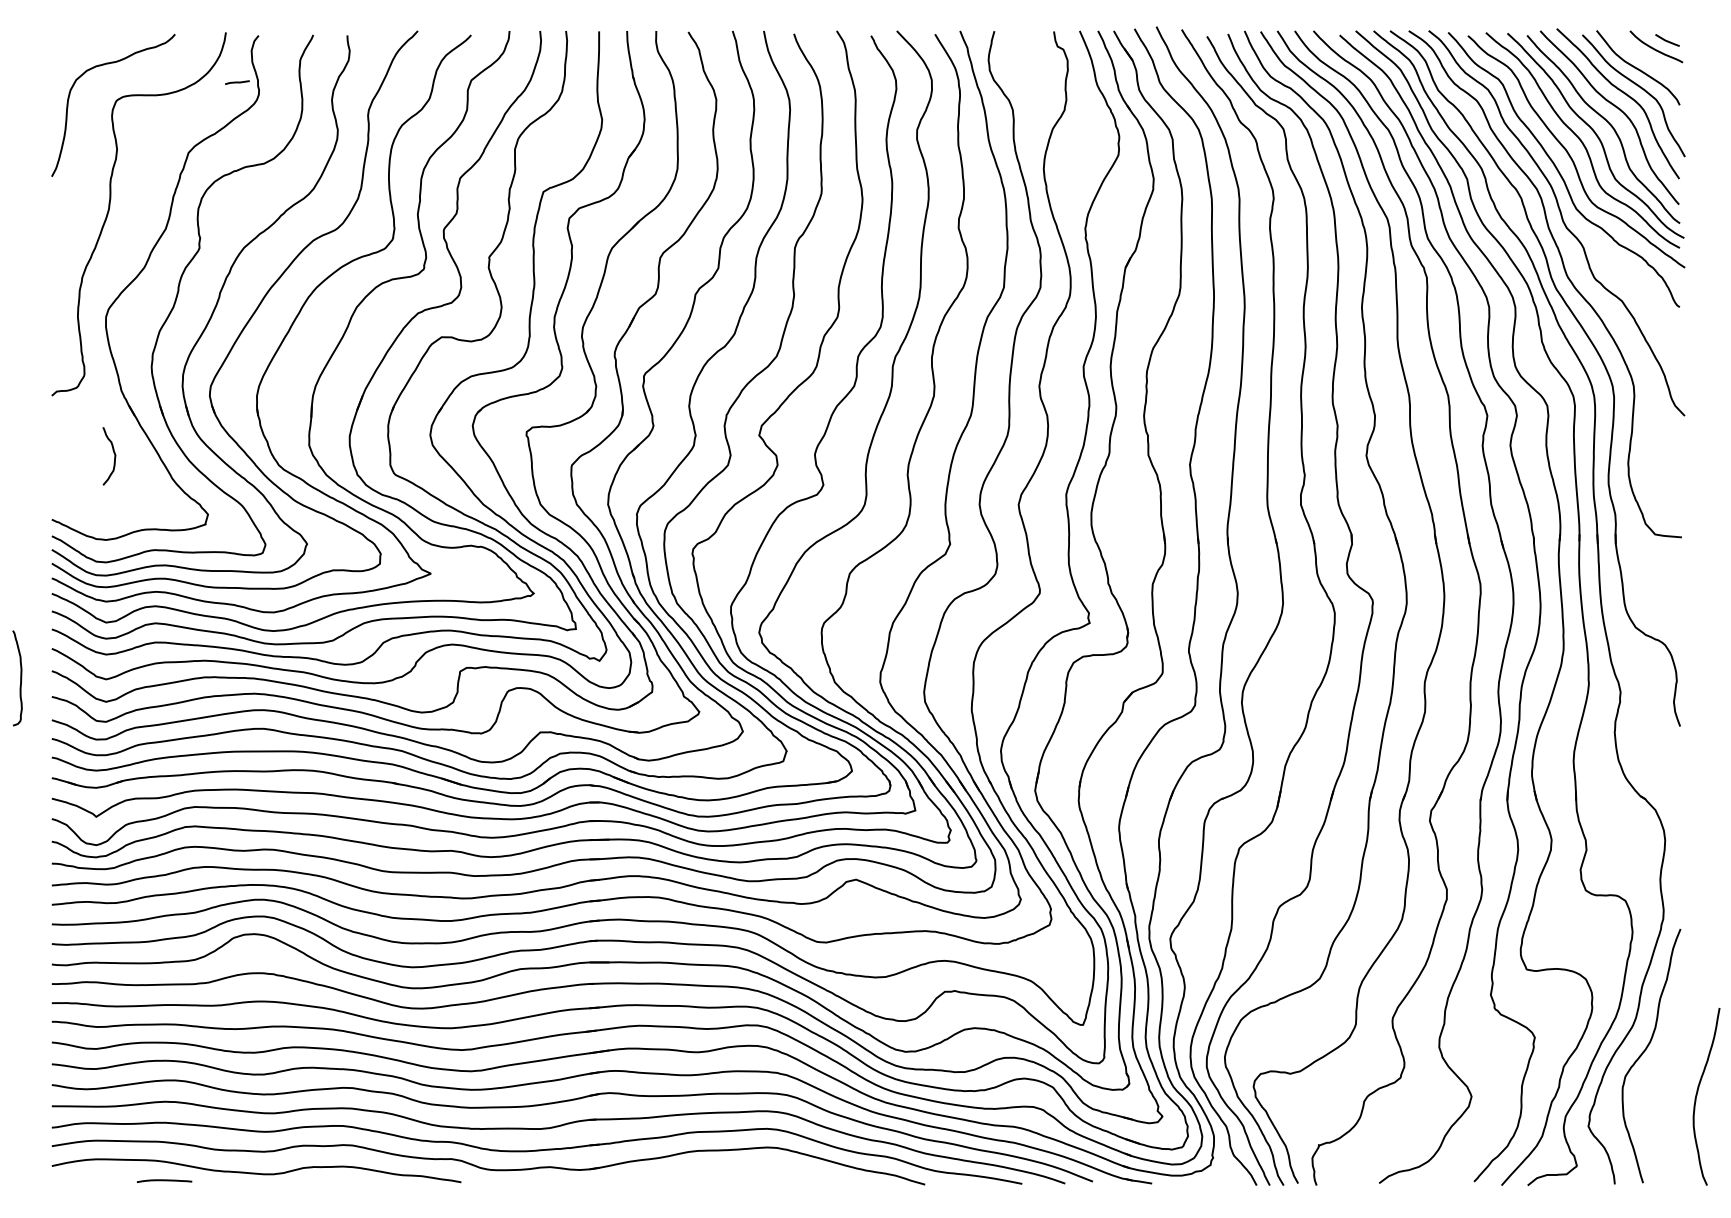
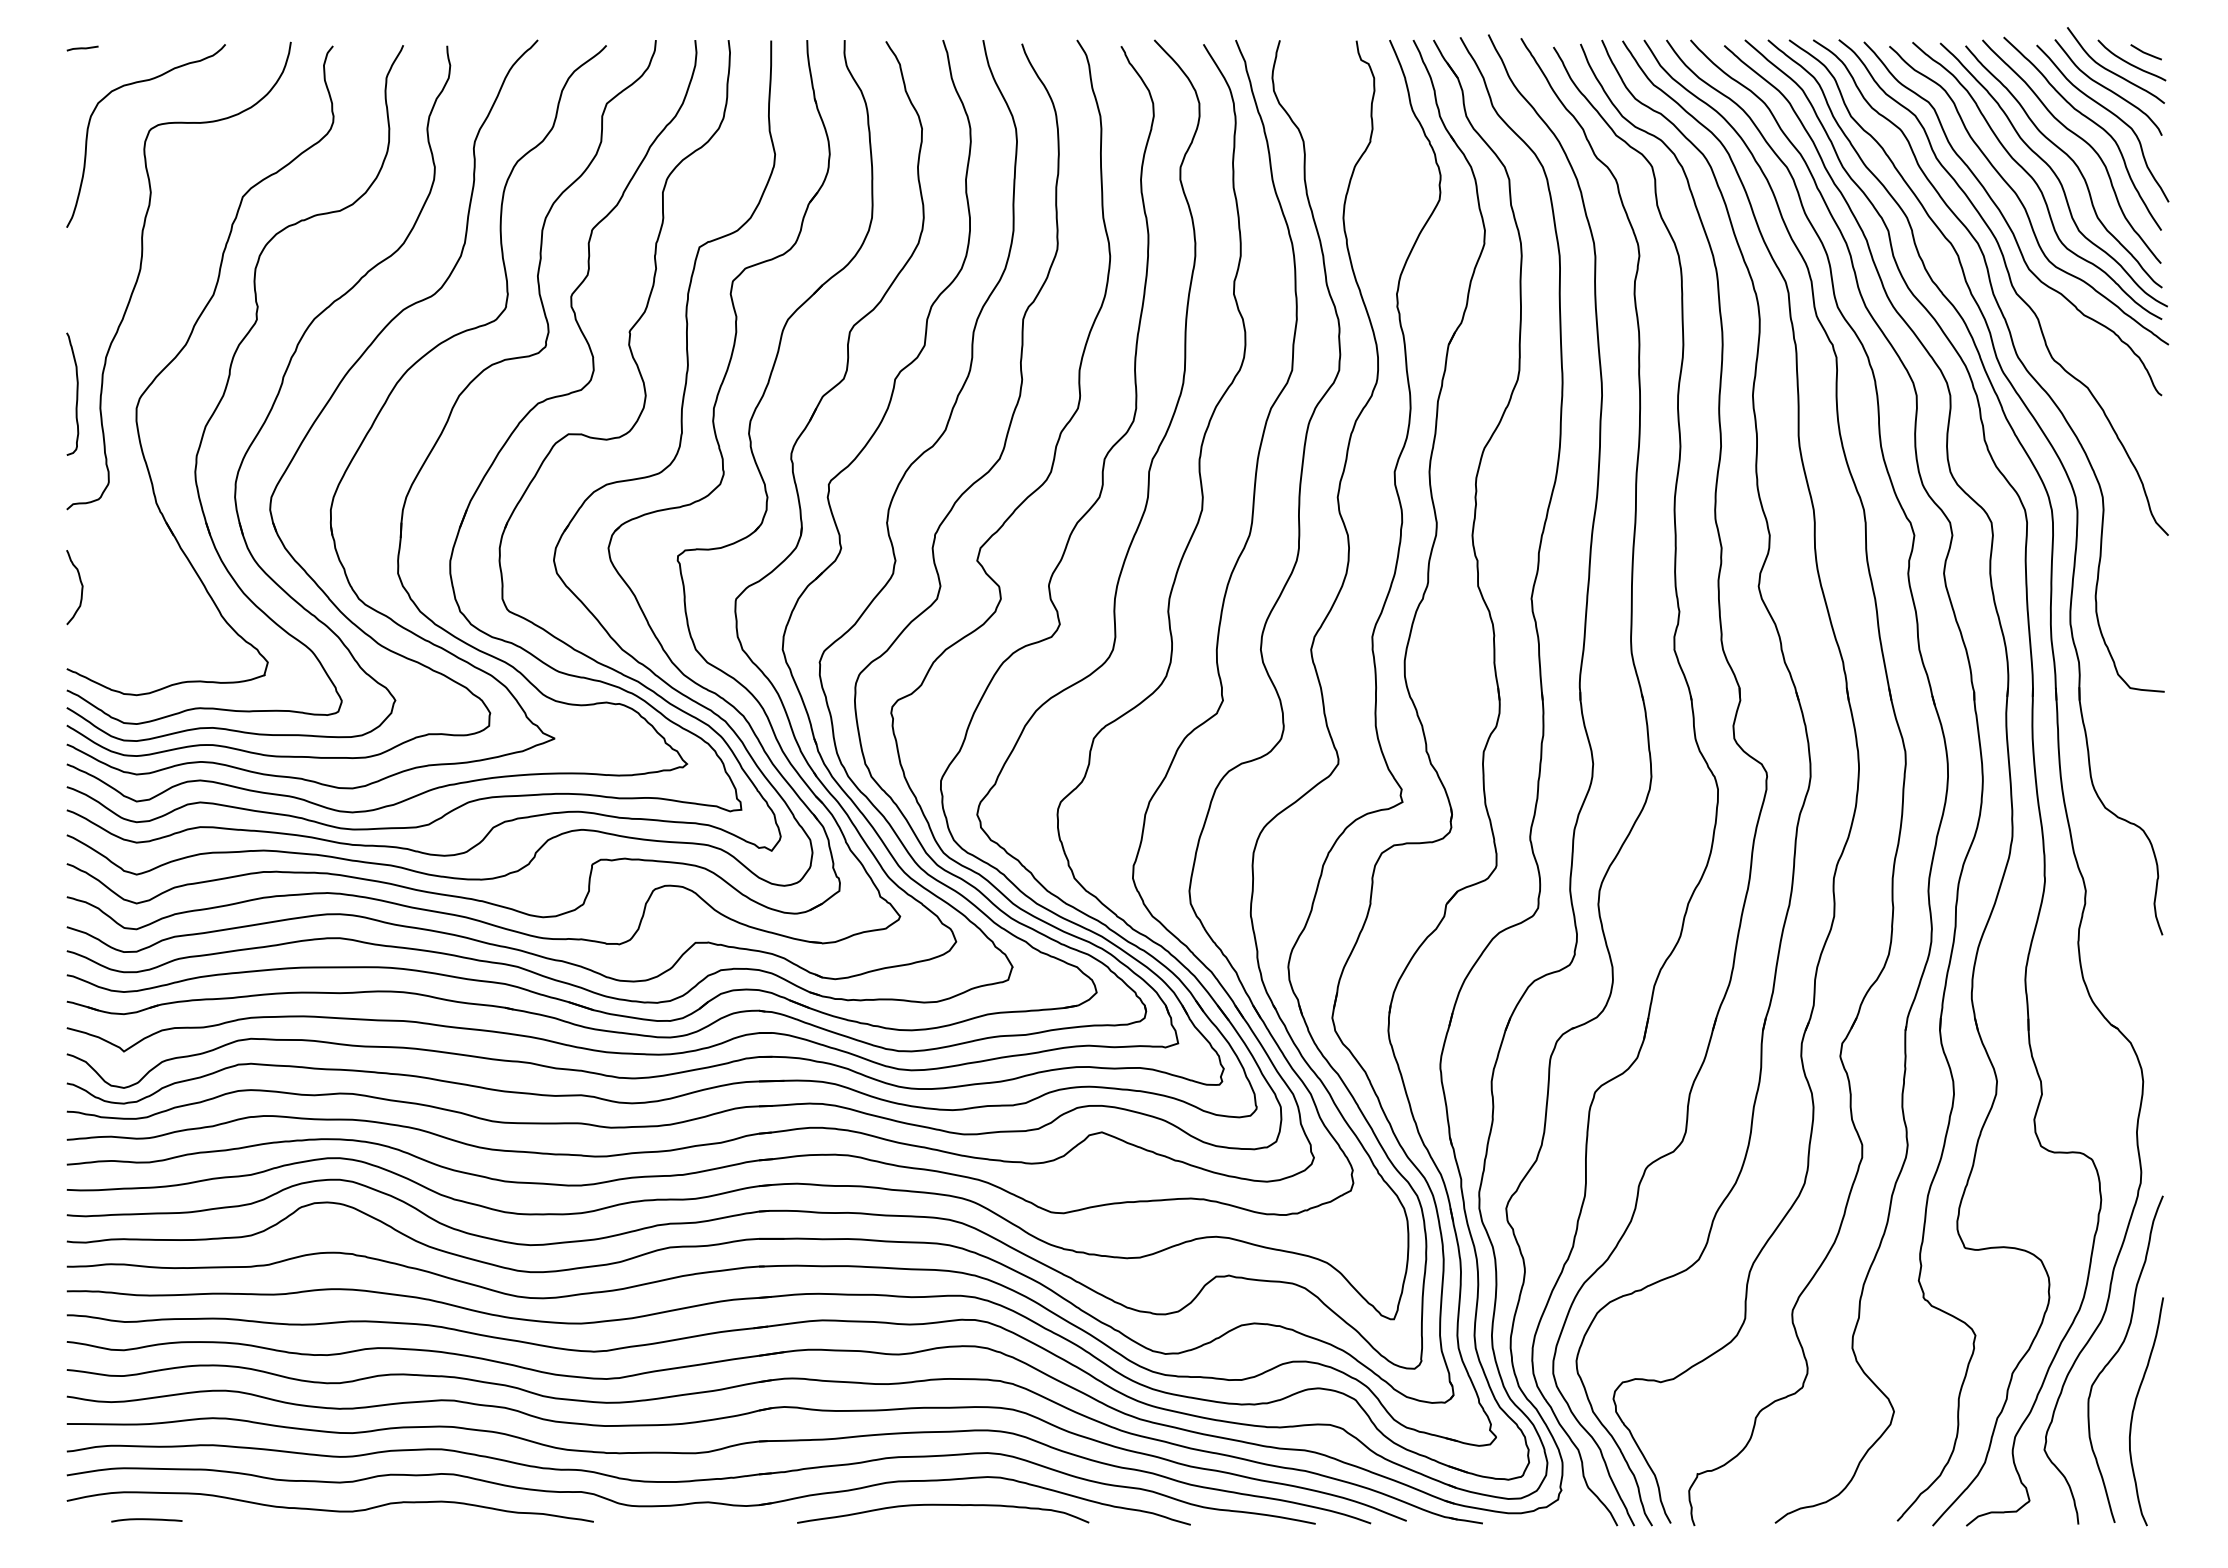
curve: (1641, 55) -> (2112, 71), added
line: (237, 82) -> (82, 48), moved
curve: (114, 456) -> (81, 587), moved
curve: (20, 677) -> (76, 393), moved
curve: (1697, 1095) -> (2134, 1410), moved
curve: (733, 1169) -> (943, 1505), added
curve: (164, 1181) -> (146, 1520), moved

